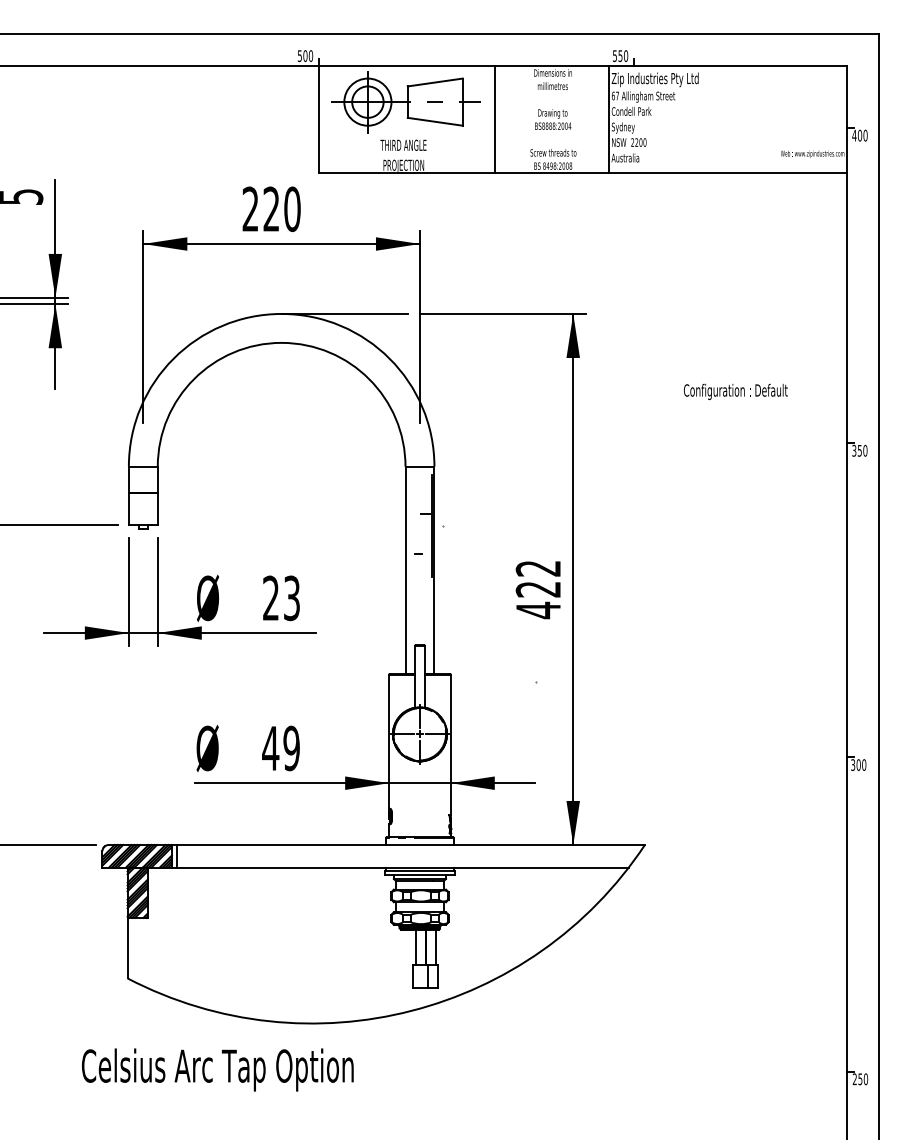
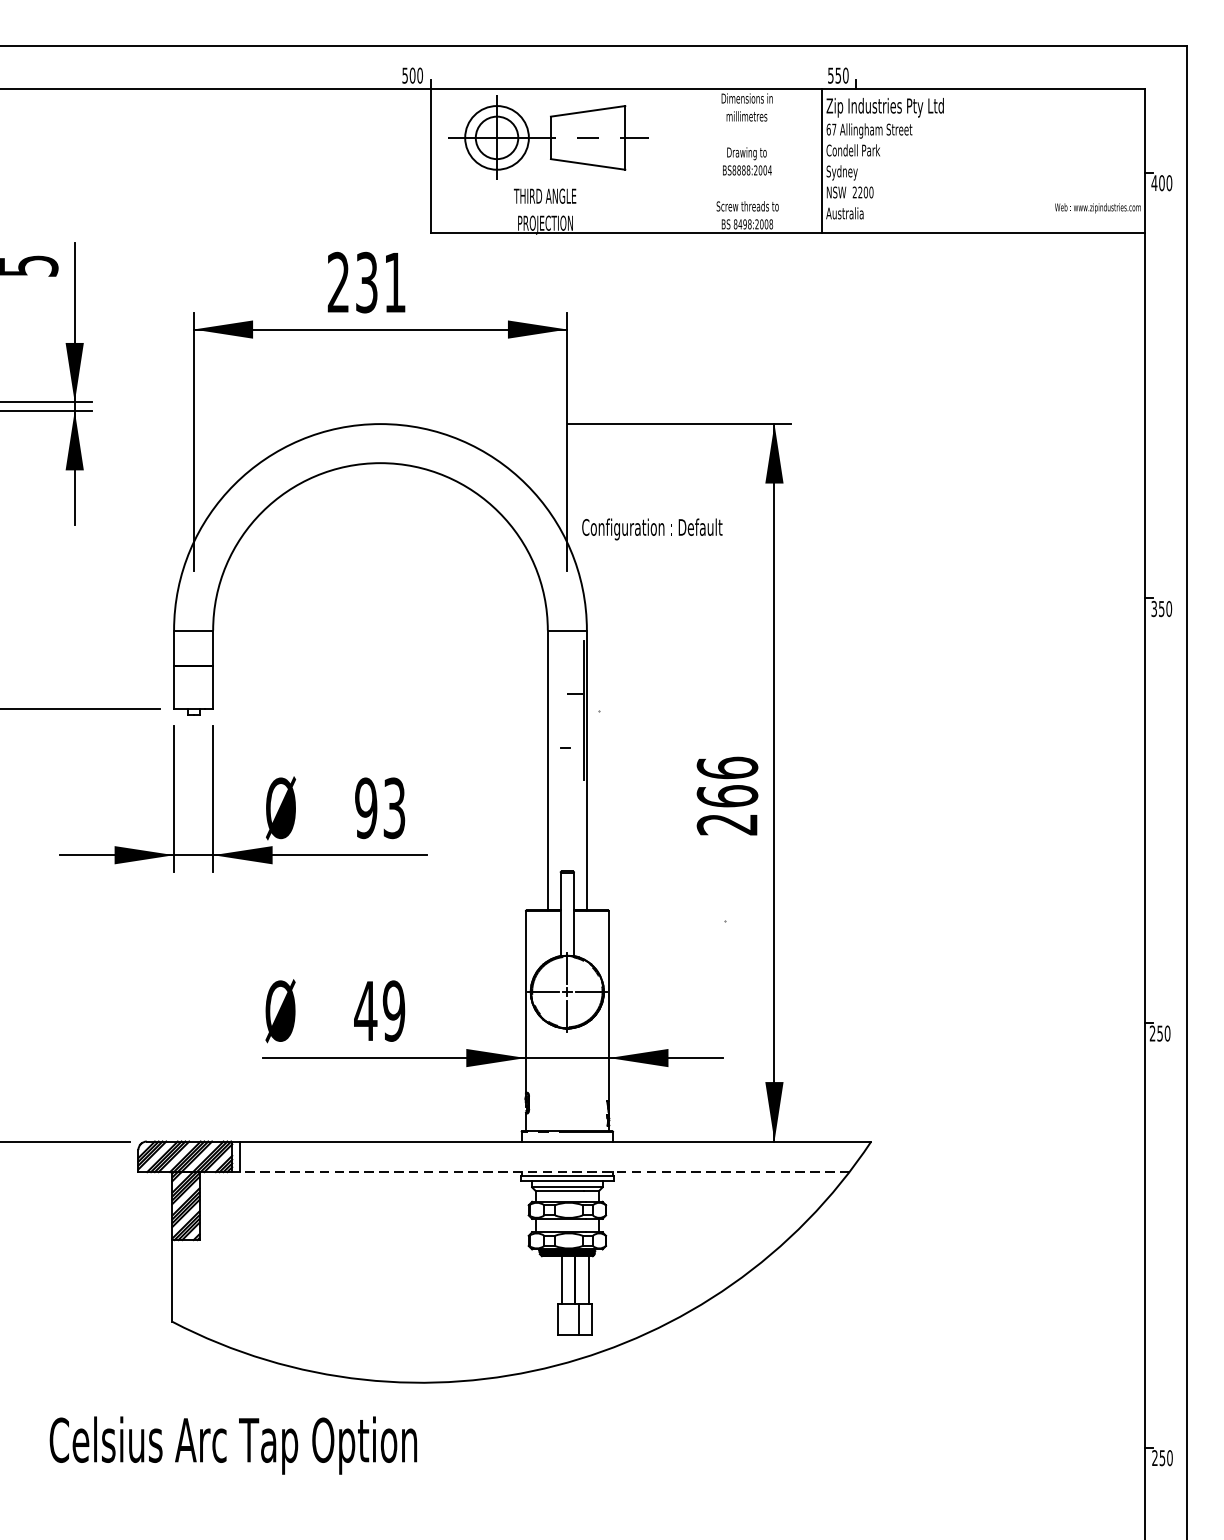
line: (495, 118) -> (669, 159), removed
text: (281, 209) -> (380, 282), 220 -> 231
line: (344, 313) -> (465, 423), removed
text: (735, 392) -> (651, 530), moved
text: (538, 589) -> (727, 796), 422 -> 266
text: (270, 598) -> (365, 808), 23 -> 93
text: (855, 765) -> (1155, 1034), 300 -> 250
line: (403, 867) -> (545, 1171), solid -> dashed
text: (217, 1069) -> (233, 1444), moved

